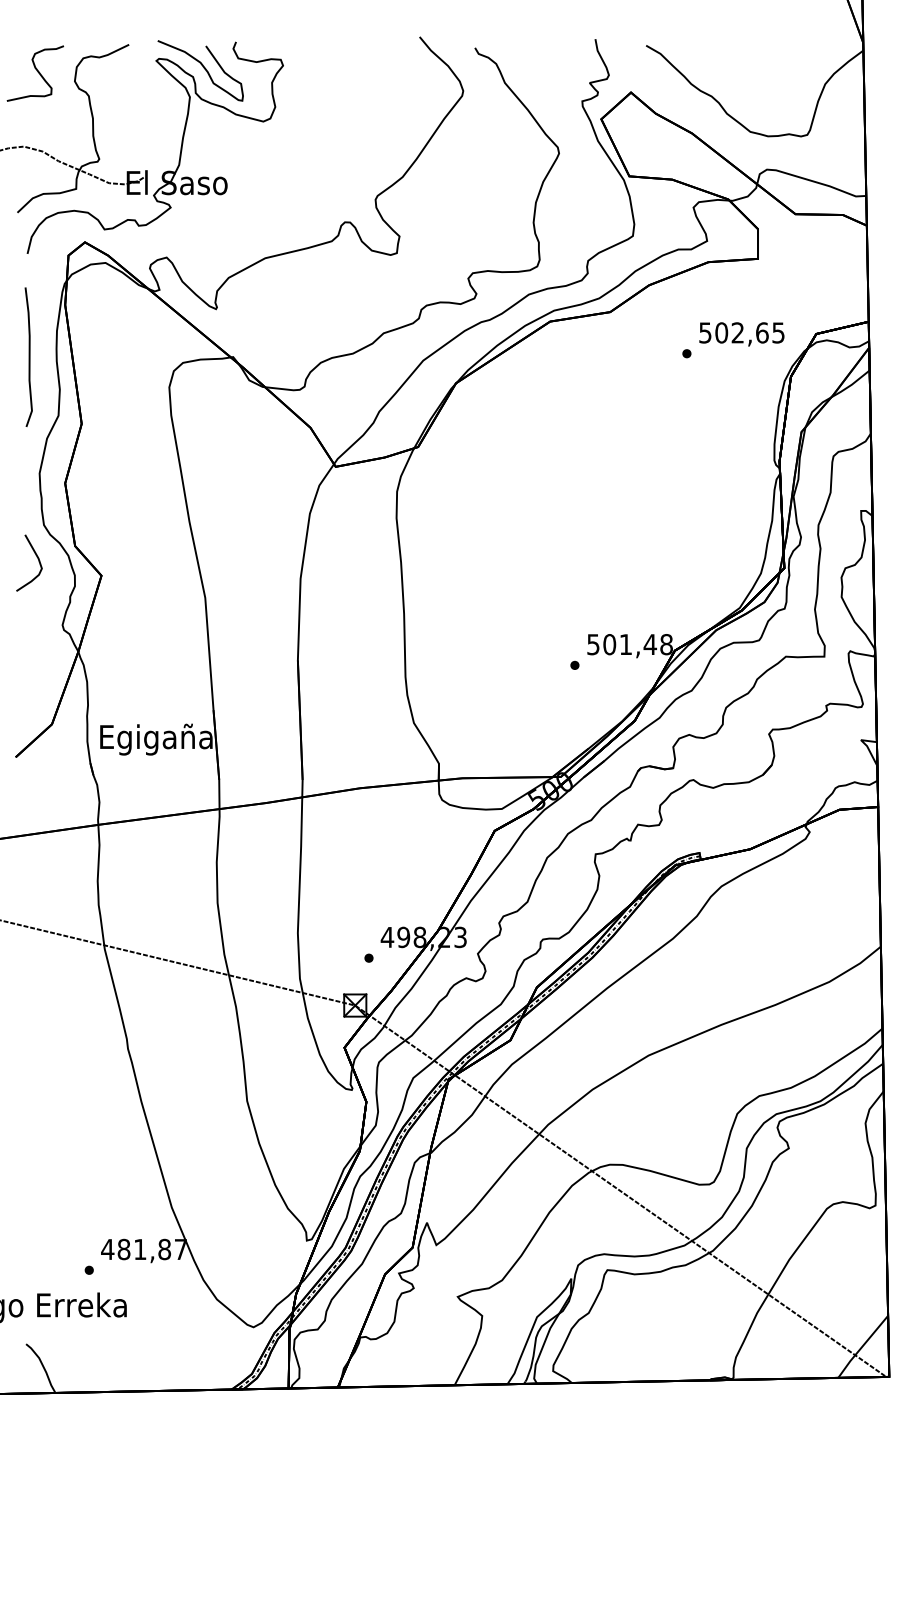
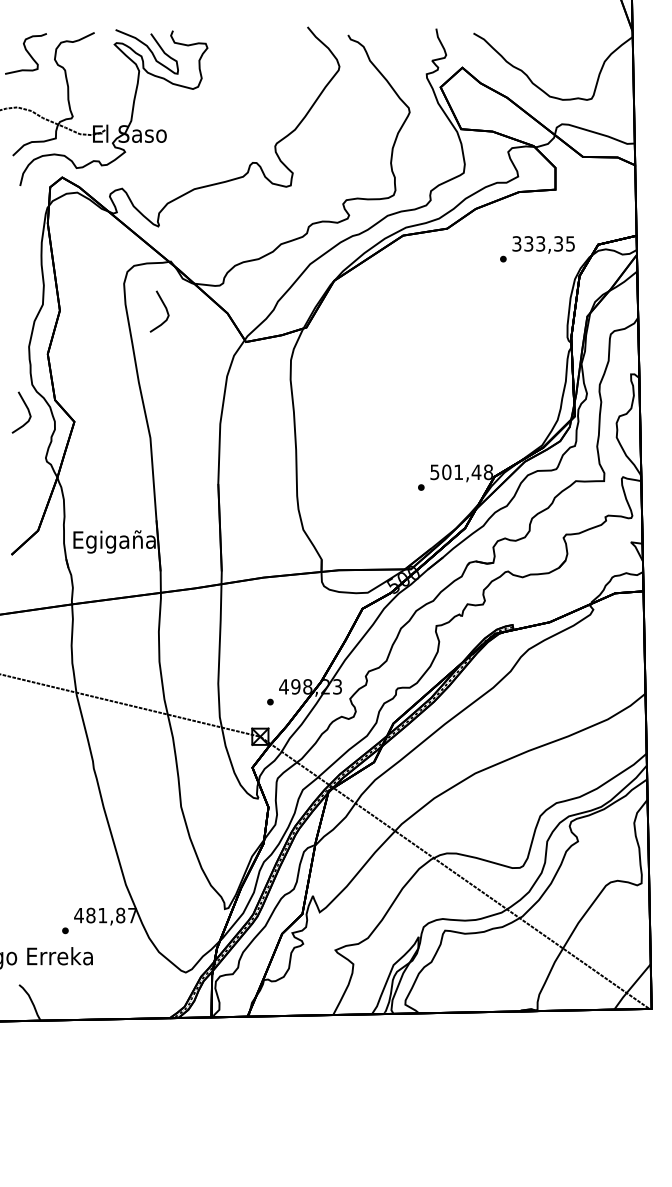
text: (733, 332) -> (537, 243), 502,65 -> 333,35
curve: (29, 356) -> (21, 261), removed
curve: (225, 422) -> (165, 309), added

